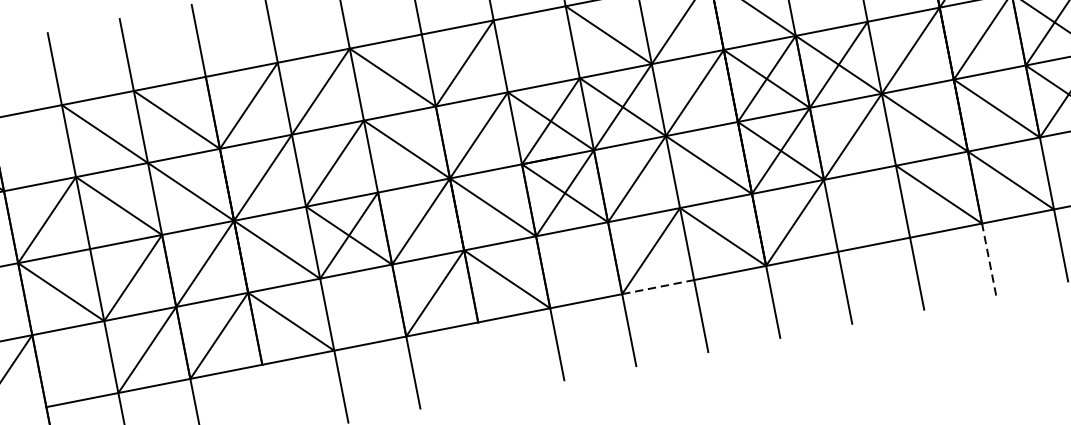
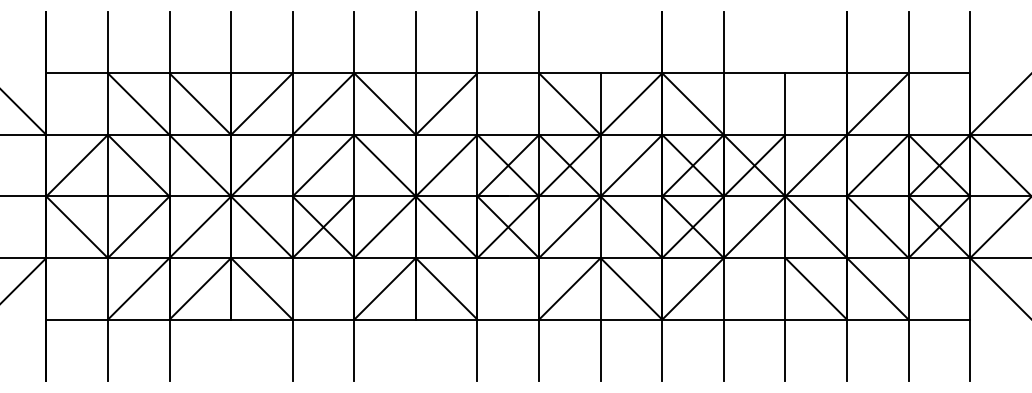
line: (989, 259) -> (847, 350), dashed -> solid
line: (657, 287) -> (569, 319), dashed -> solid

